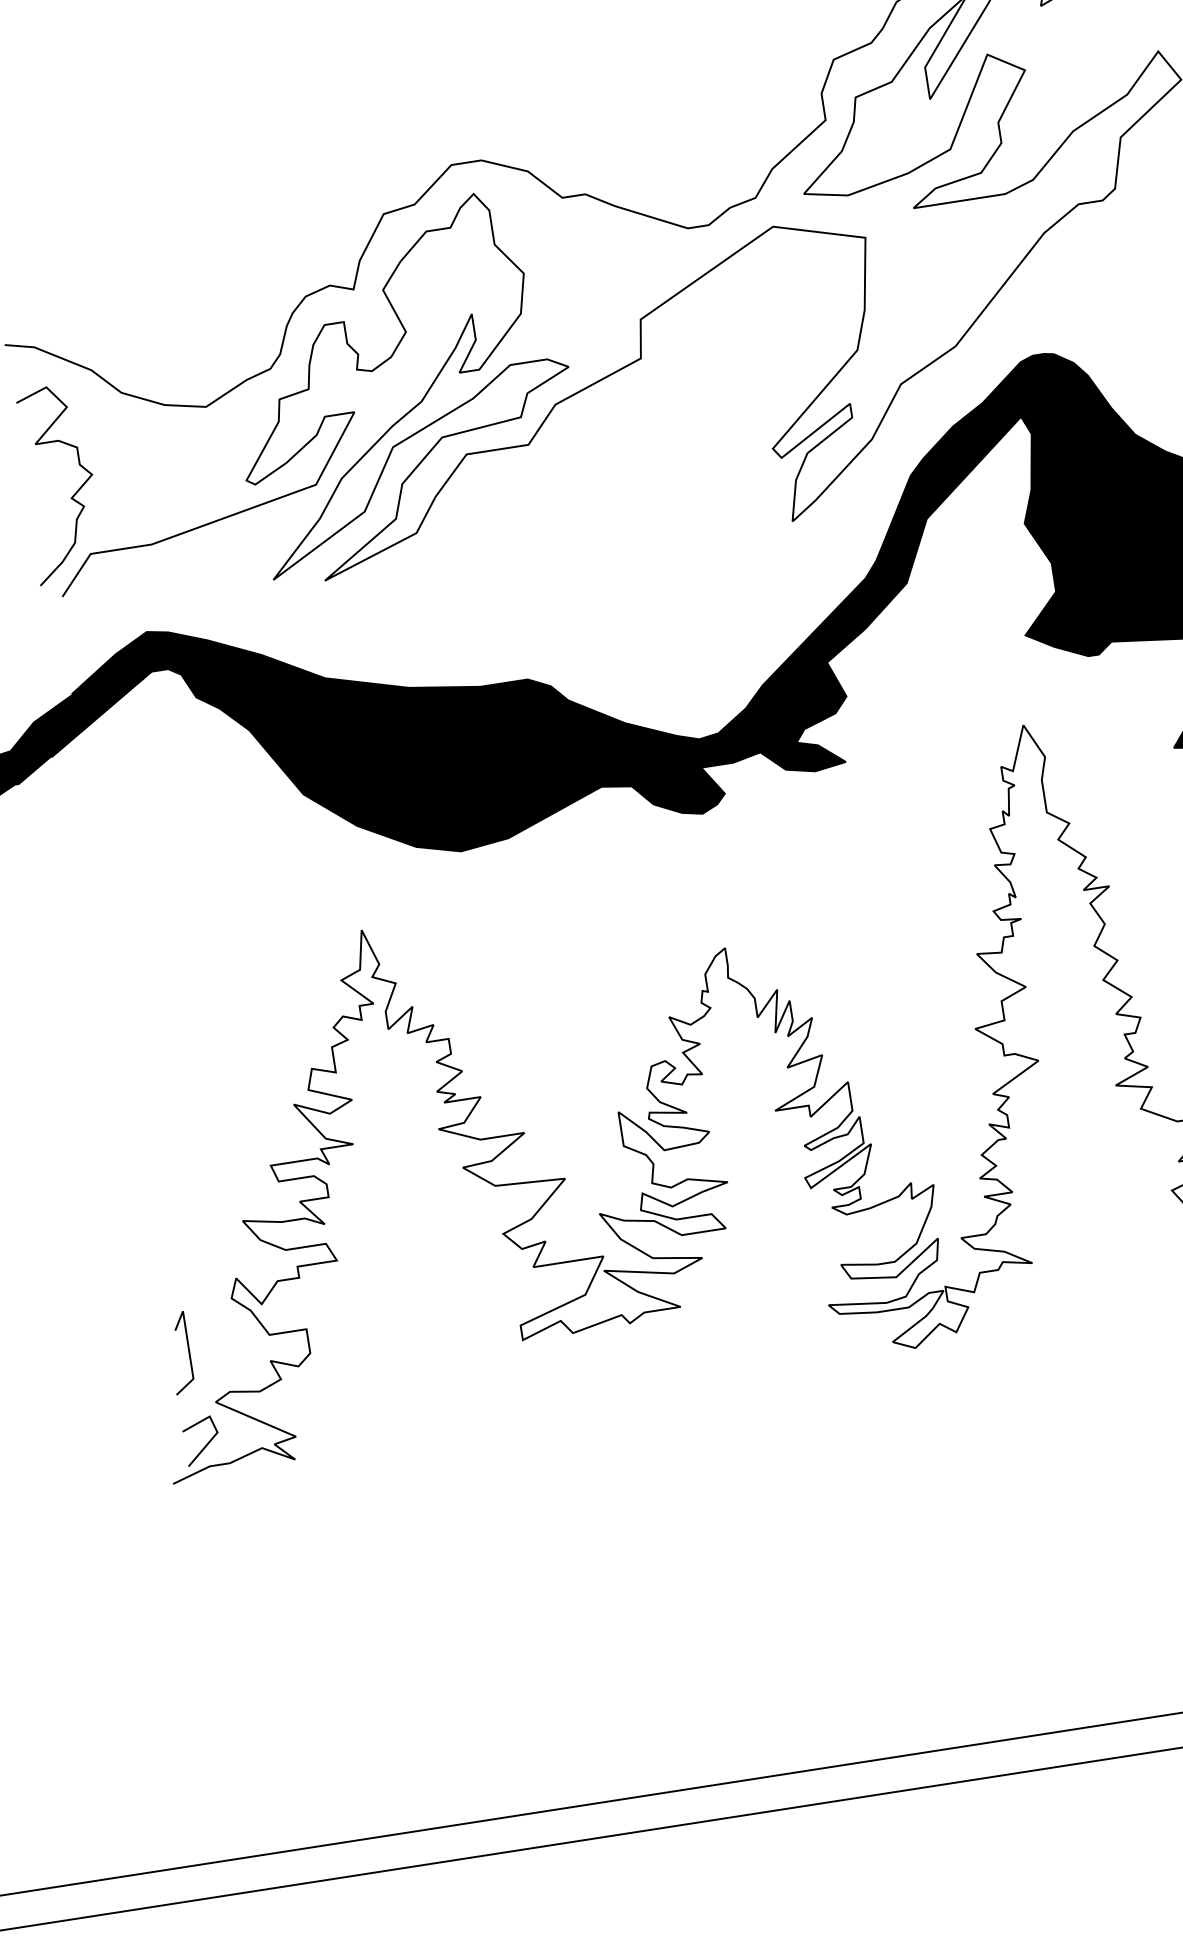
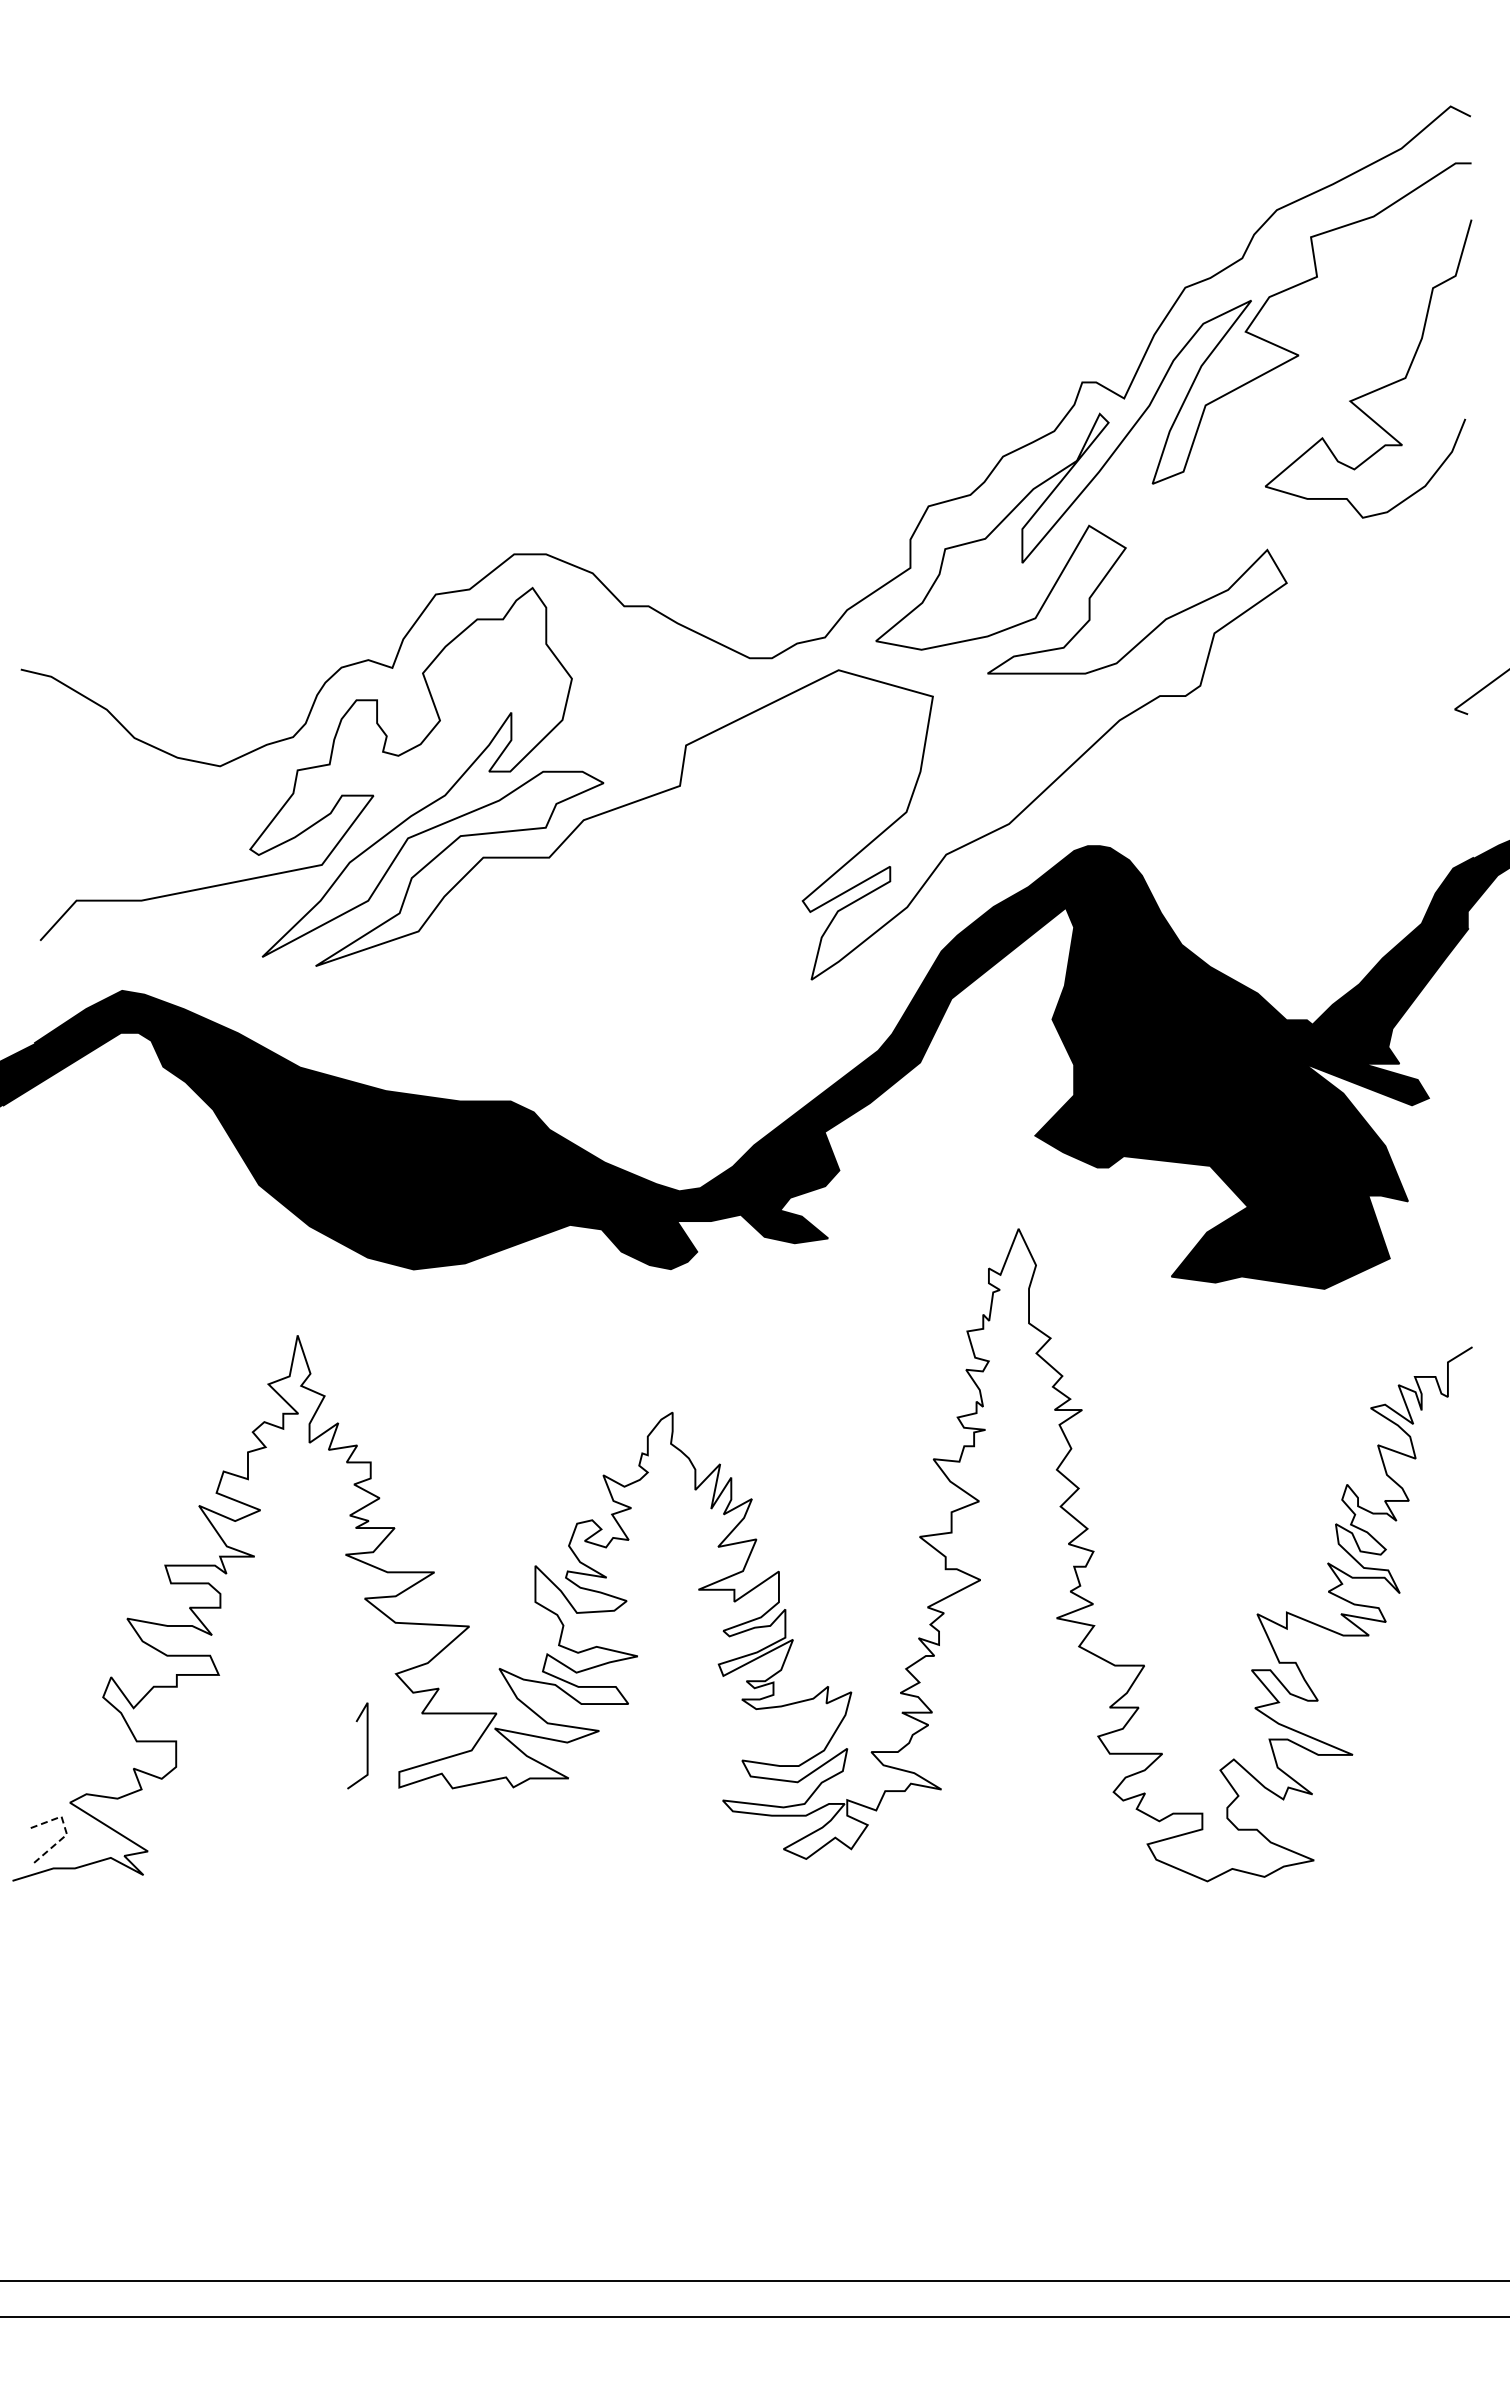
curve: (72, 495) -> (67, 836), removed
curve: (188, 1351) -> (366, 1745), moved
line: (216, 1430) -> (66, 1832), solid -> dashed

